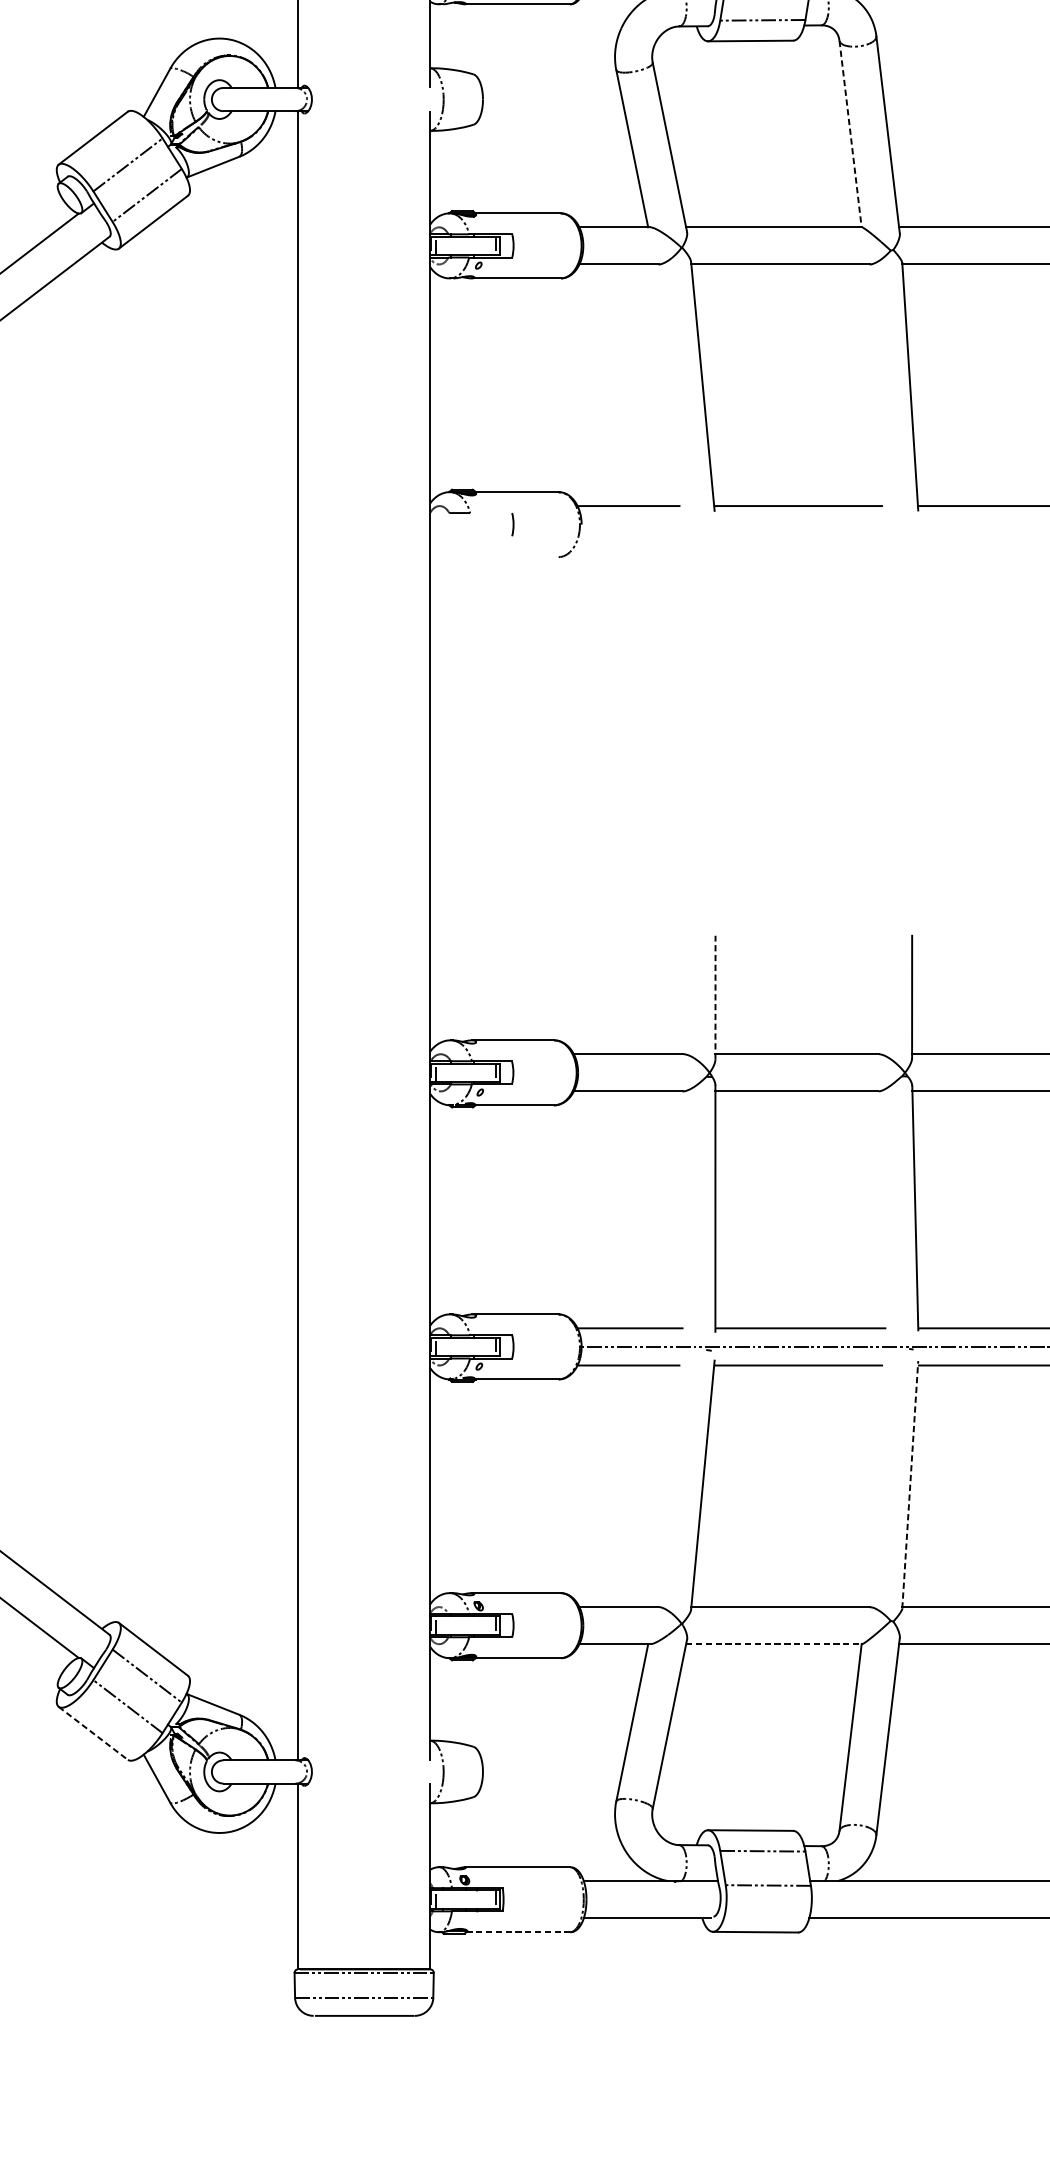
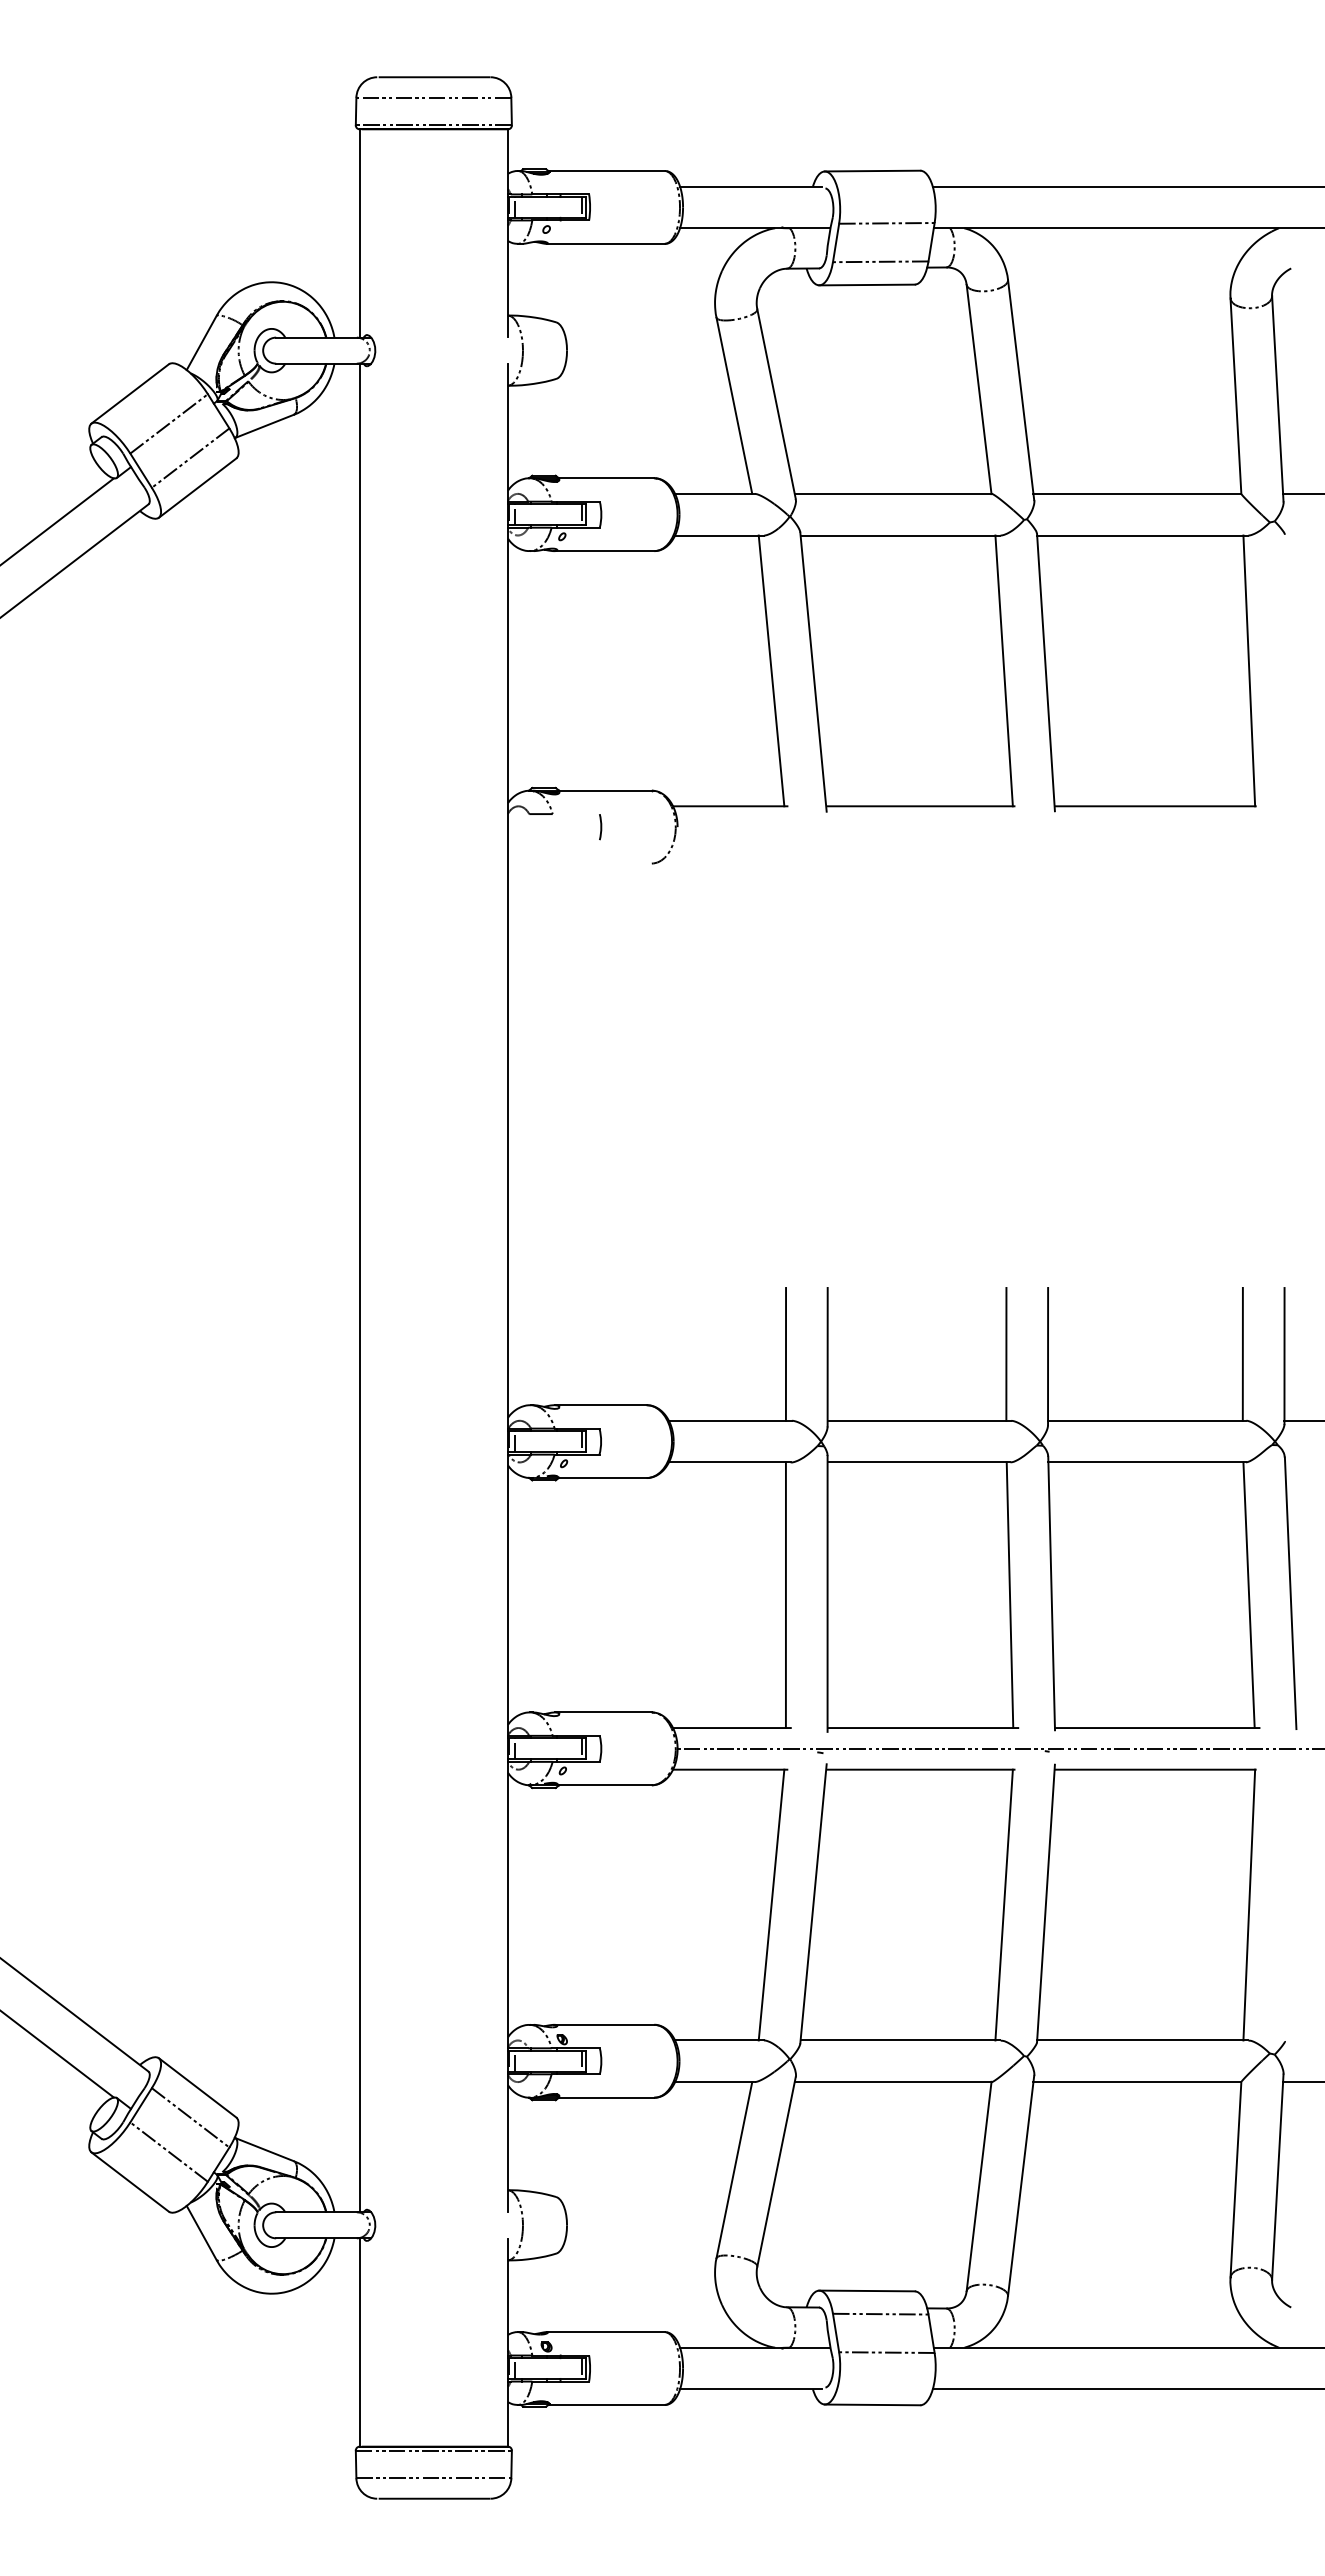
line: (850, 135) -> (979, 390), dashed -> solid
line: (665, 384) -> (771, 670), added
line: (872, 384) -> (1003, 670), added
line: (677, 995) -> (785, 1354), added
line: (875, 995) -> (1006, 1354), added
line: (715, 996) -> (827, 1356), dashed -> solid
line: (677, 1210) -> (785, 1595), added
line: (877, 1210) -> (1009, 1595), added
line: (909, 1484) -> (1045, 1903), dashed -> solid
line: (665, 1485) -> (771, 1904), added
line: (872, 1485) -> (1003, 1904), added
line: (774, 1644) -> (893, 2082), dashed -> solid
line: (93, 1733) -> (130, 2182), dashed -> solid
line: (519, 1931) -> (607, 2404), dashed -> solid

